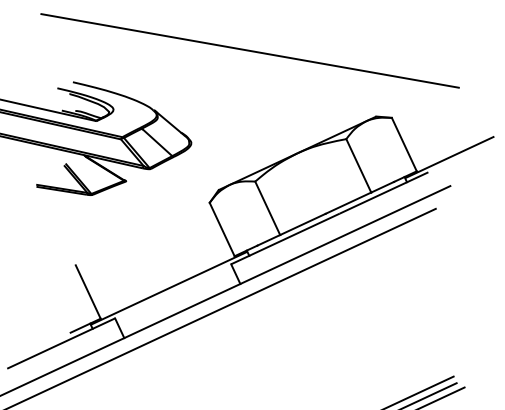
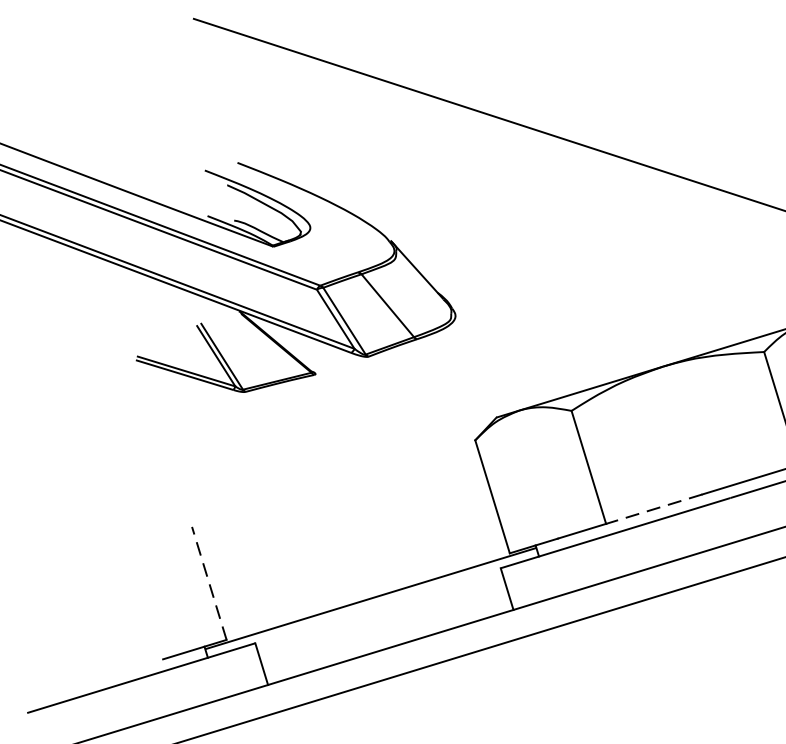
line: (302, 224) -> (653, 509), solid -> dashed
line: (88, 291) -> (210, 582), solid -> dashed

